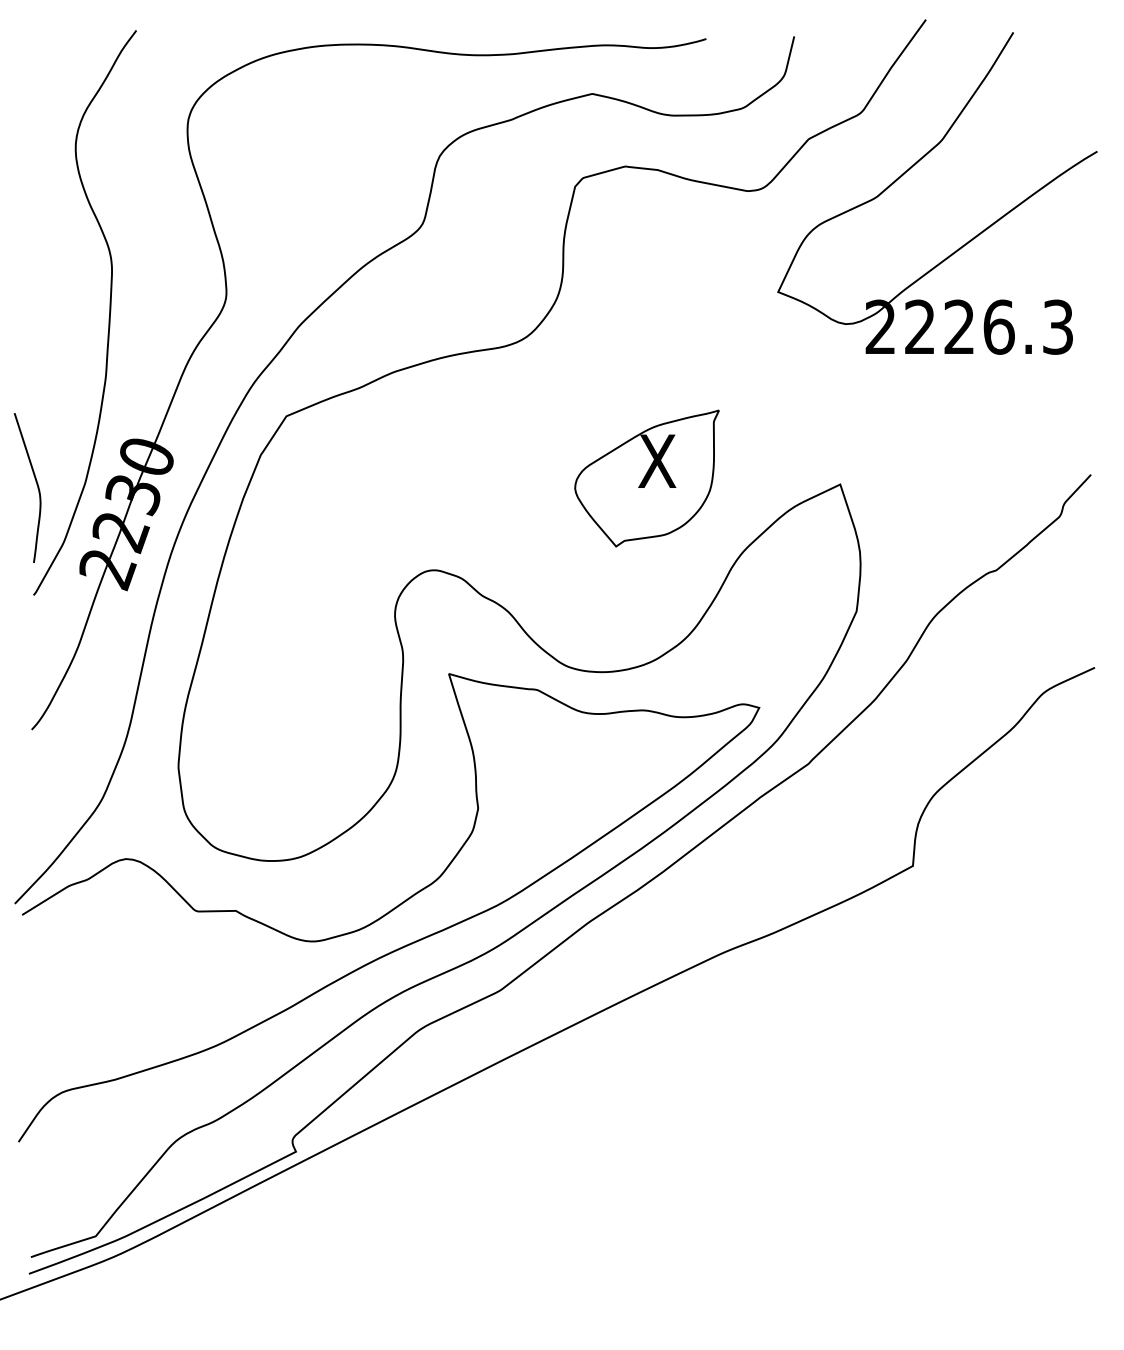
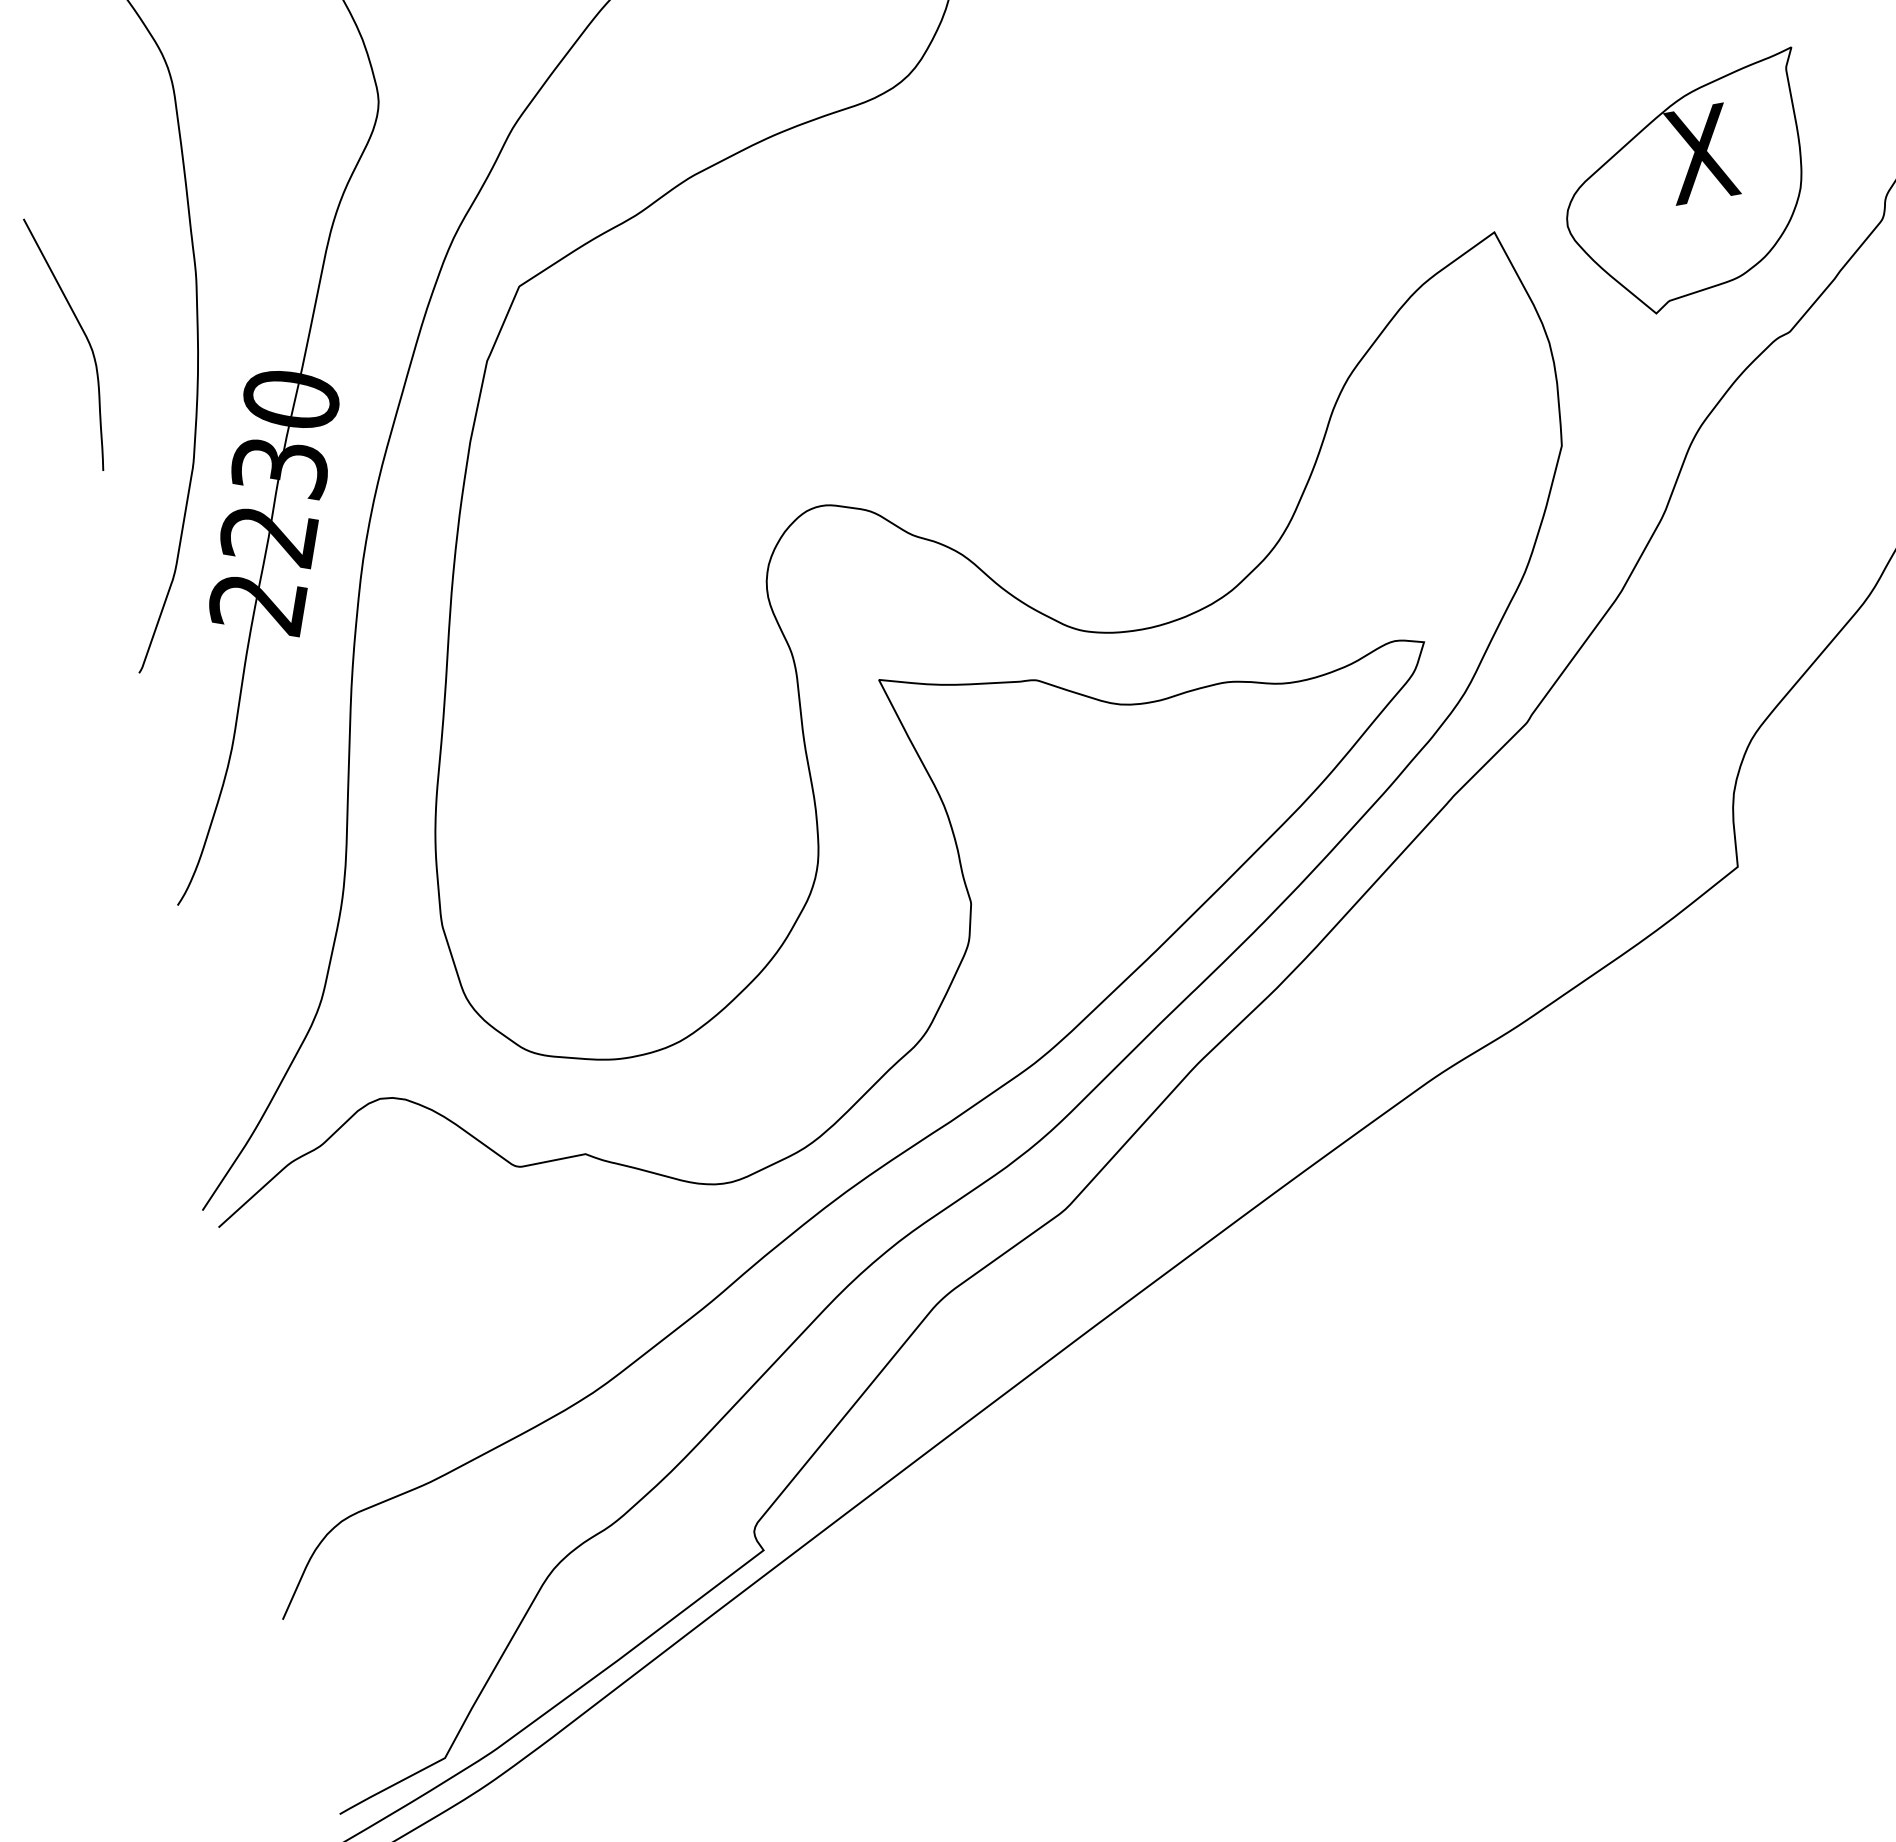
part: (646, 478) -> (1687, 186), moved
curve: (36, 485) -> (83, 336), moved

